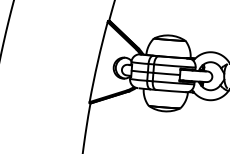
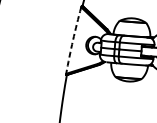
arc: (97, 61) -> (72, 40), solid -> dashed

